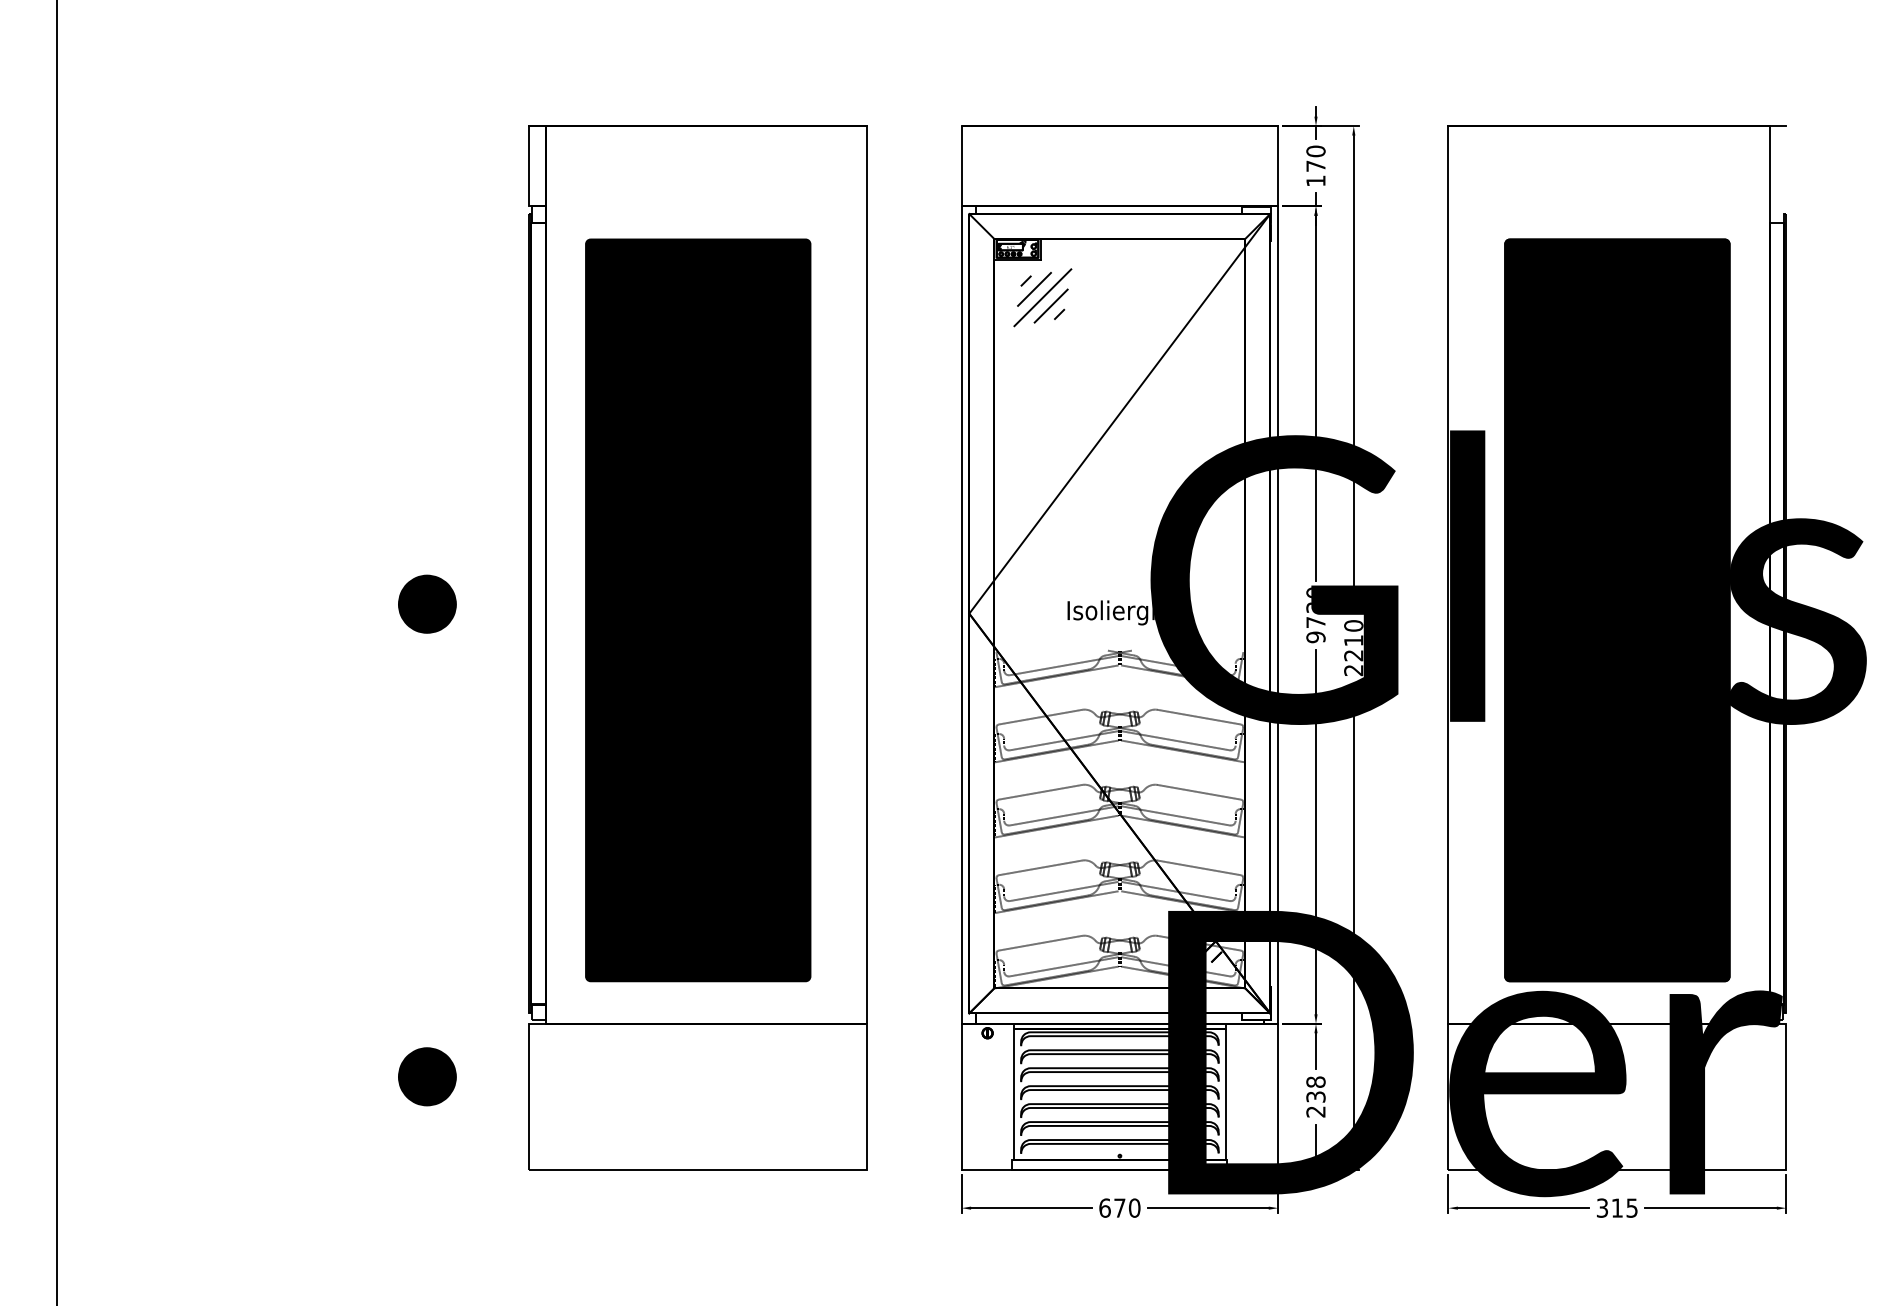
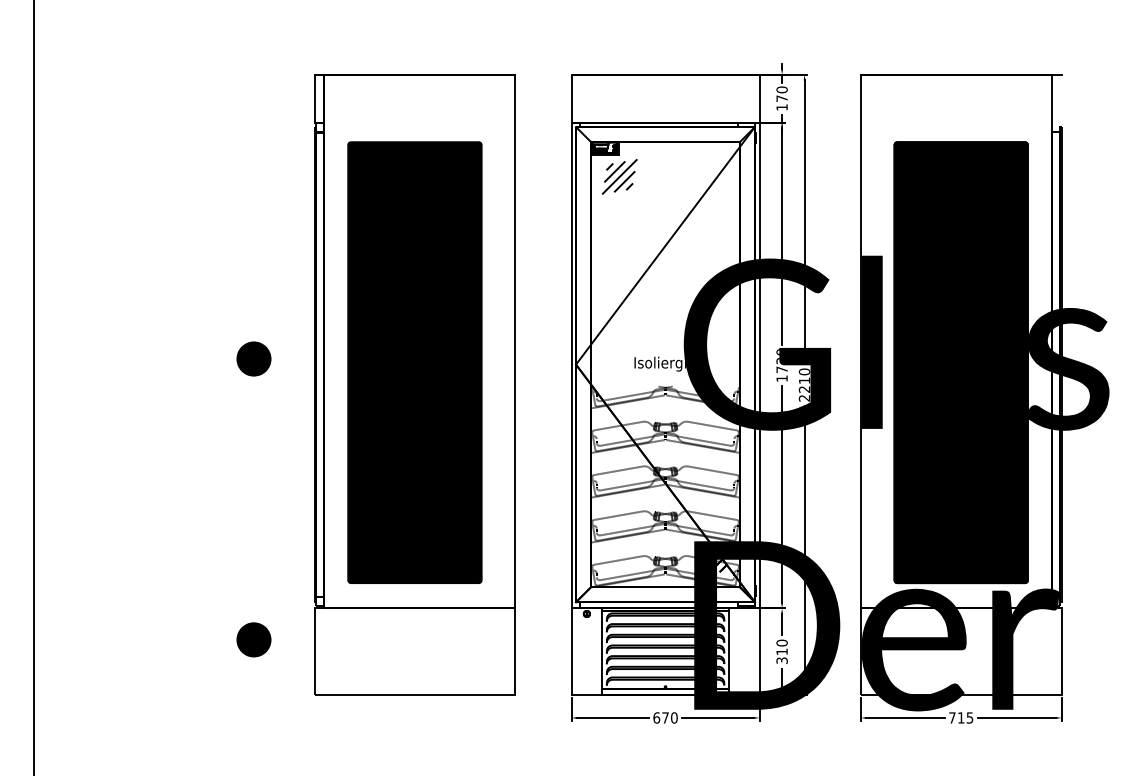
text: (1314, 637) -> (781, 378), 9730 -> 1730
text: (1314, 1096) -> (781, 651), 238 -> 310
text: (1602, 1207) -> (952, 717), 315 -> 715

